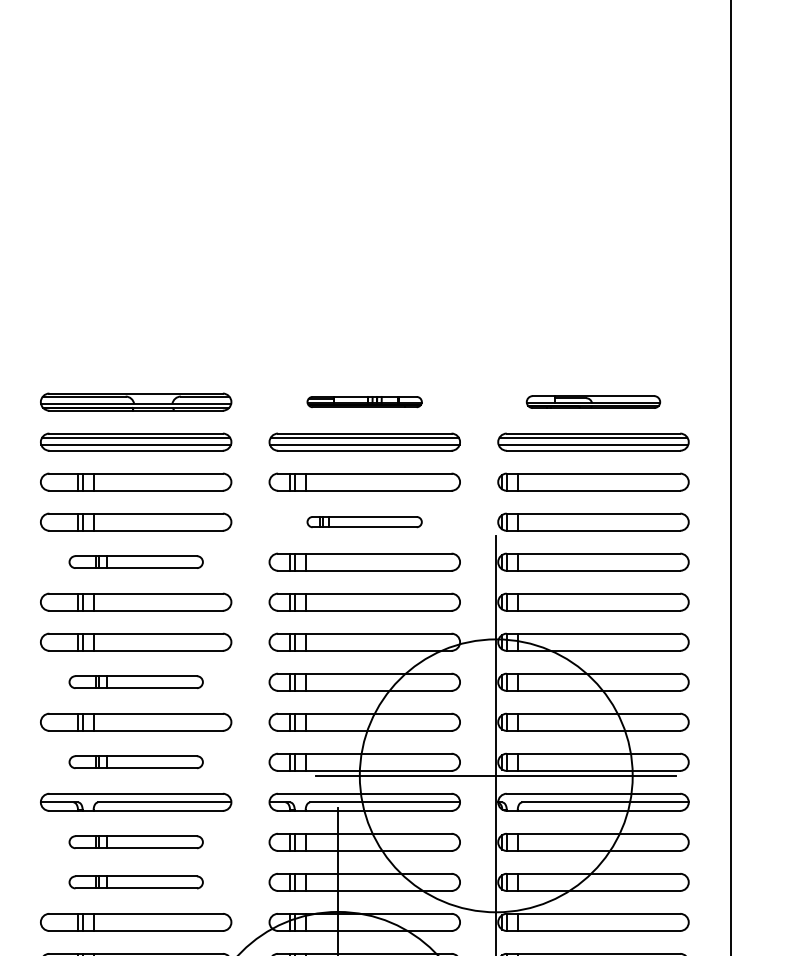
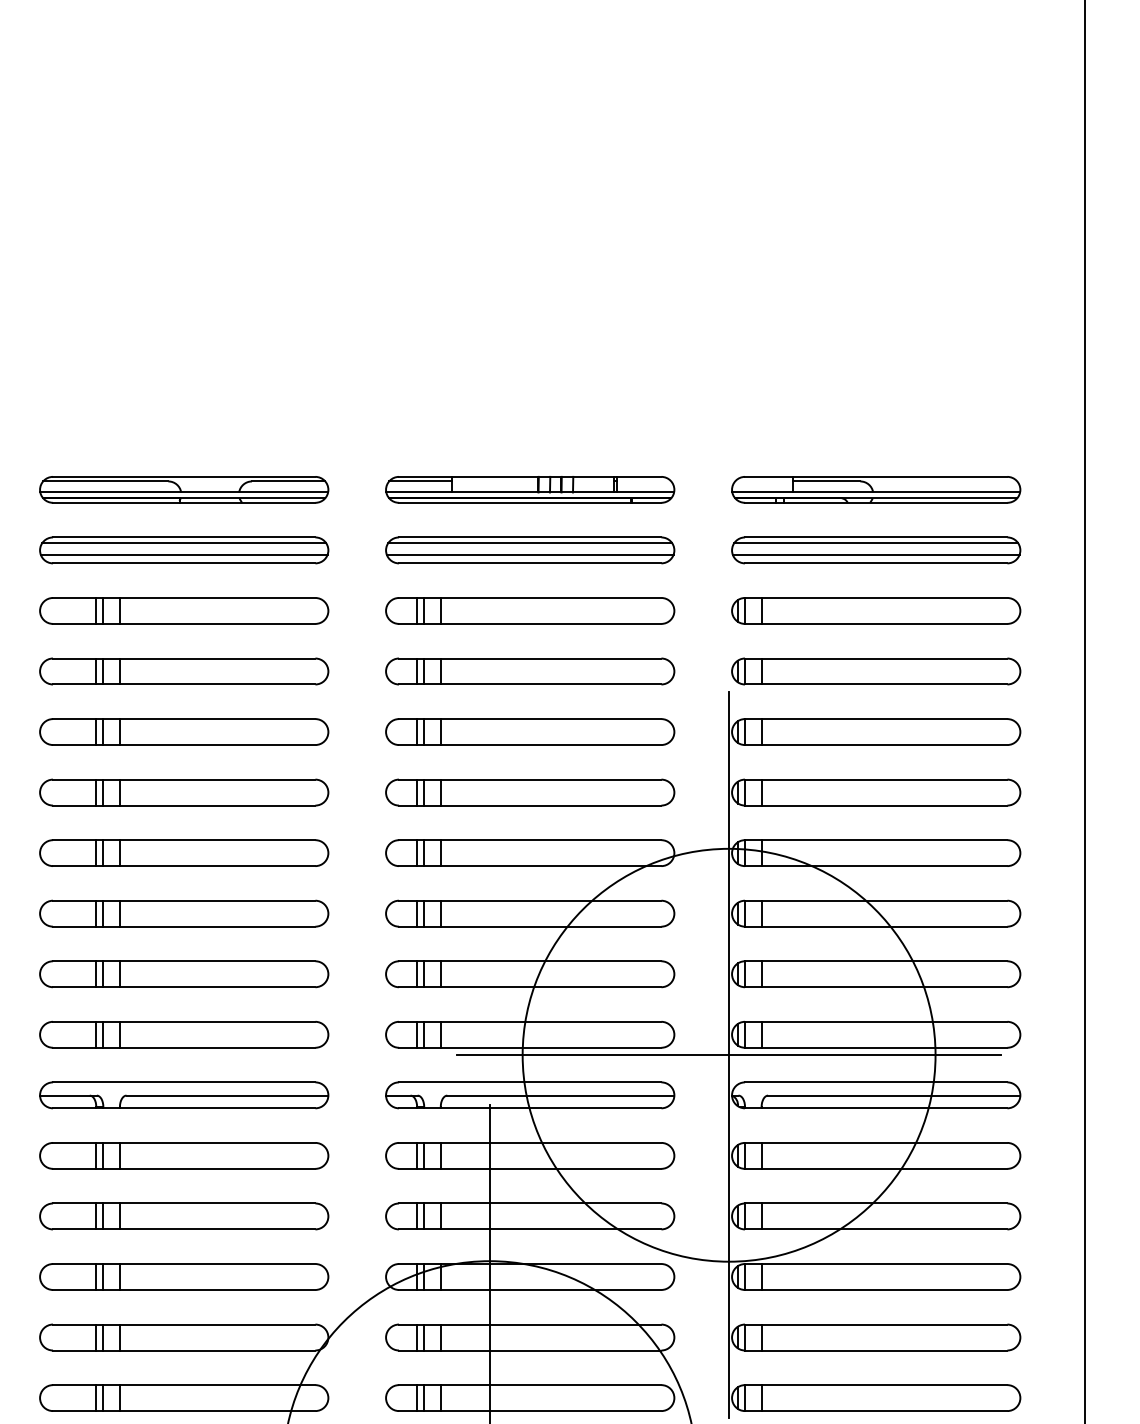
part: (364, 401) -> (529, 488), size x1.67
part: (593, 401) -> (876, 488), size x1.43
part: (364, 521) -> (529, 670), size x1.67
part: (136, 561) -> (184, 730), size x1.43
part: (136, 681) -> (184, 912), size x1.43
part: (136, 761) -> (184, 1033), size x1.43
part: (136, 841) -> (184, 1154), size x1.43
part: (136, 882) -> (184, 1216), size x1.43

